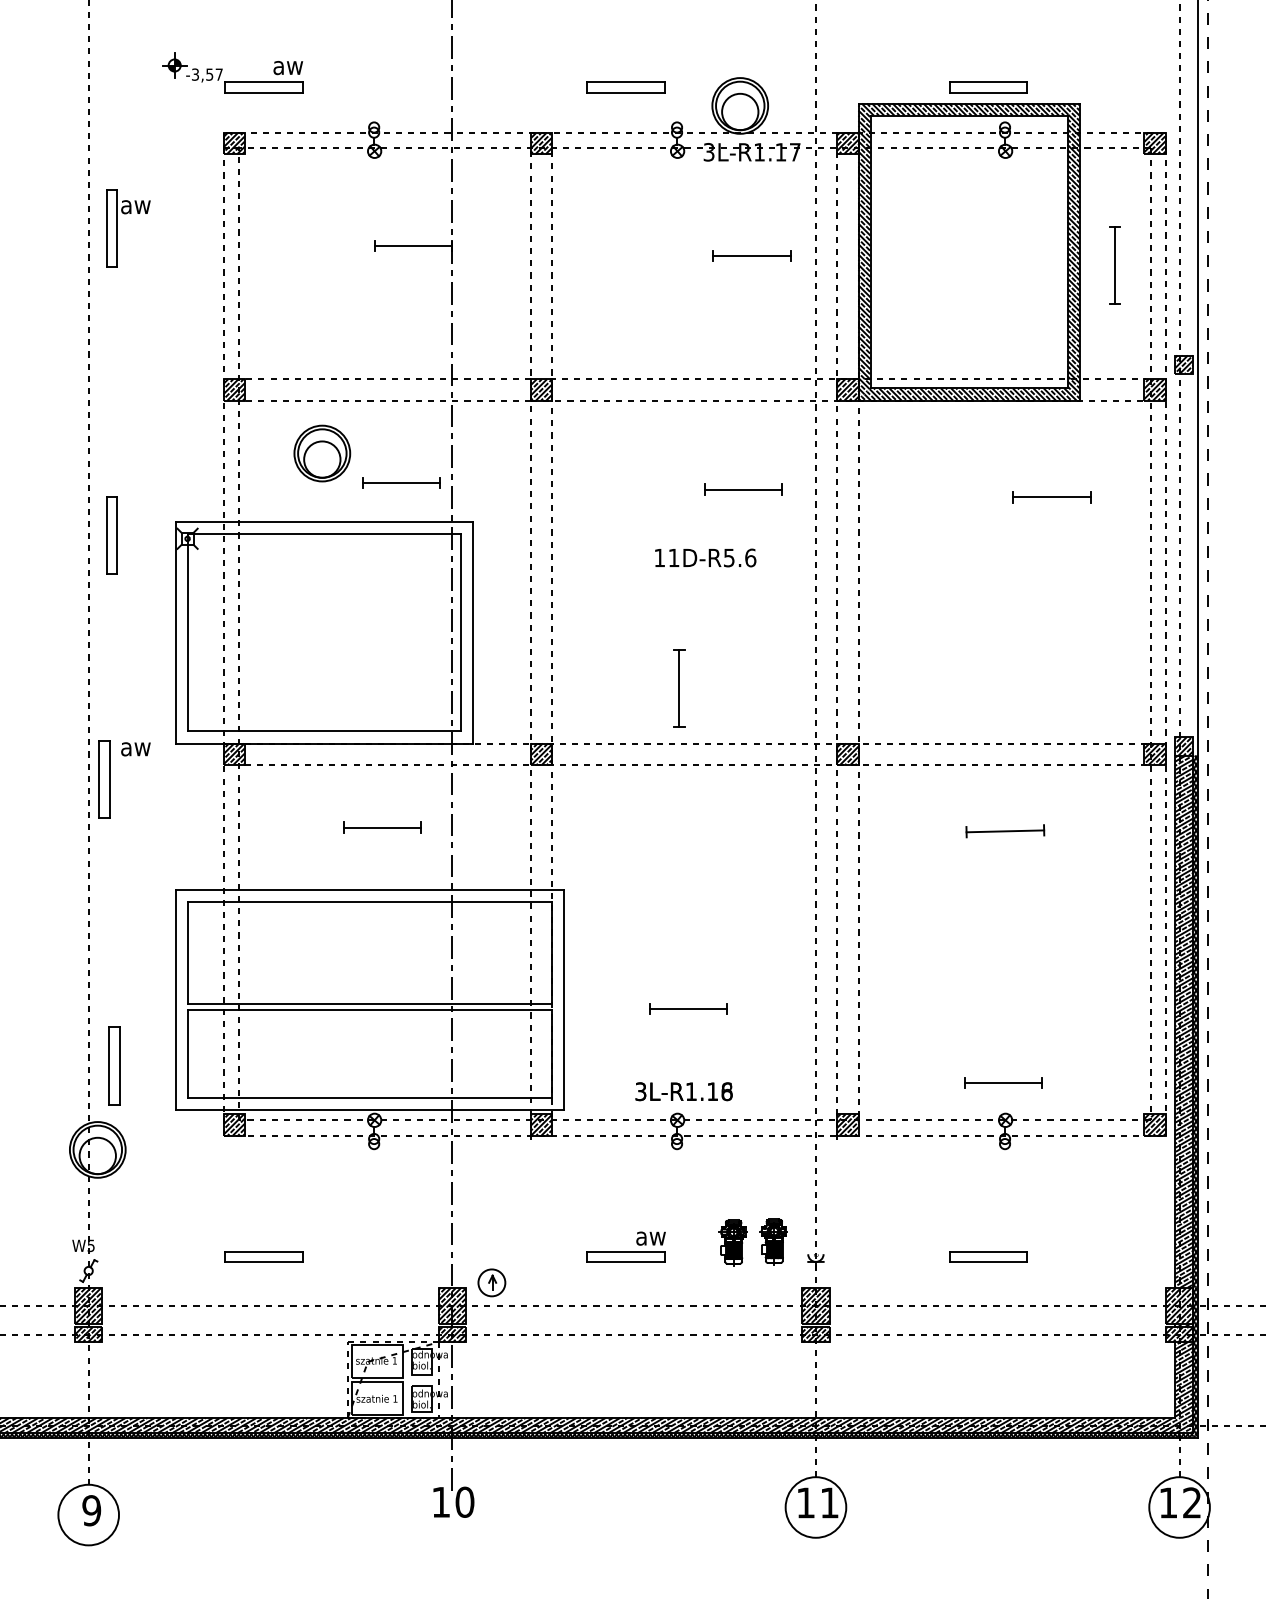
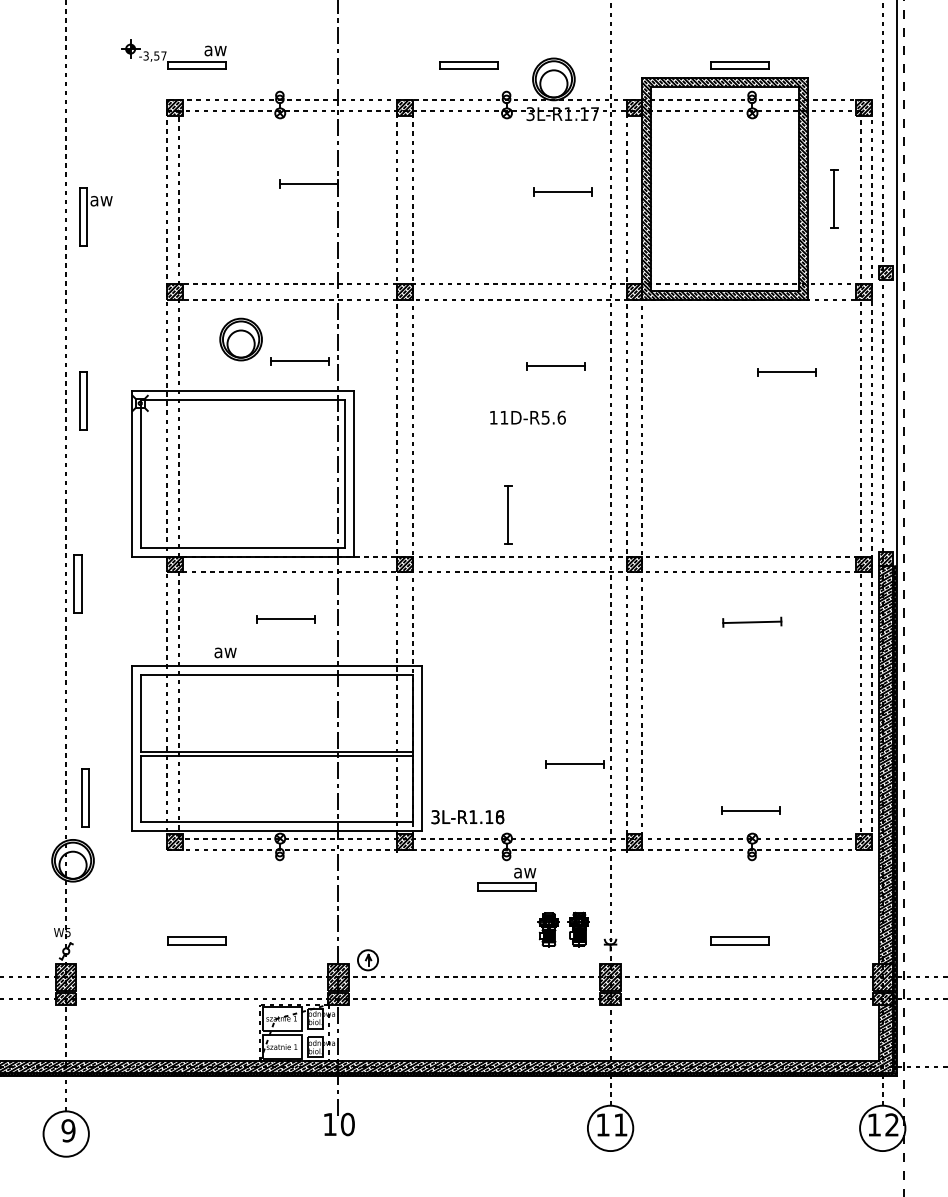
part: (117, 227) -> (87, 216), moved
text: (135, 748) -> (225, 652), moved
part: (687, 1009) -> (574, 764), moved
text: (683, 1092) -> (467, 817), moved
part: (626, 1247) -> (506, 879), moved

